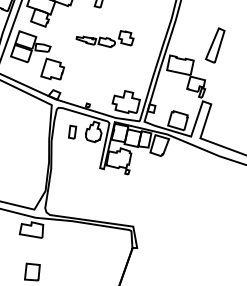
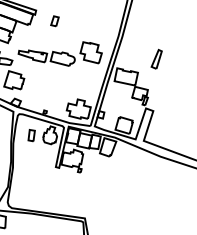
part: (104, 38) -> (59, 53), size x1.67
part: (214, 44) -> (156, 58), size x0.62

